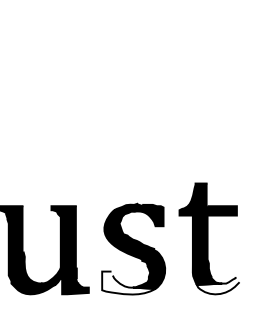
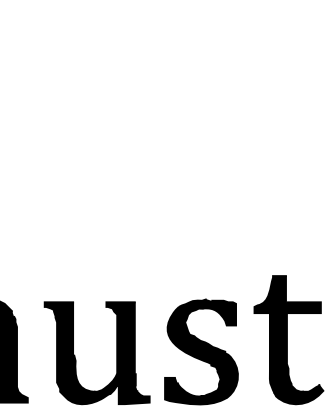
fill: (128, 282) -> (195, 390), added
fill: (217, 285) -> (298, 394), added

